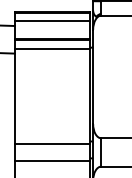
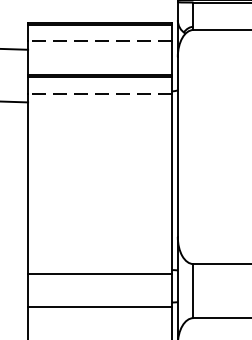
line: (52, 21) -> (100, 41), solid -> dashed
line: (52, 48) -> (100, 92), solid -> dashed

